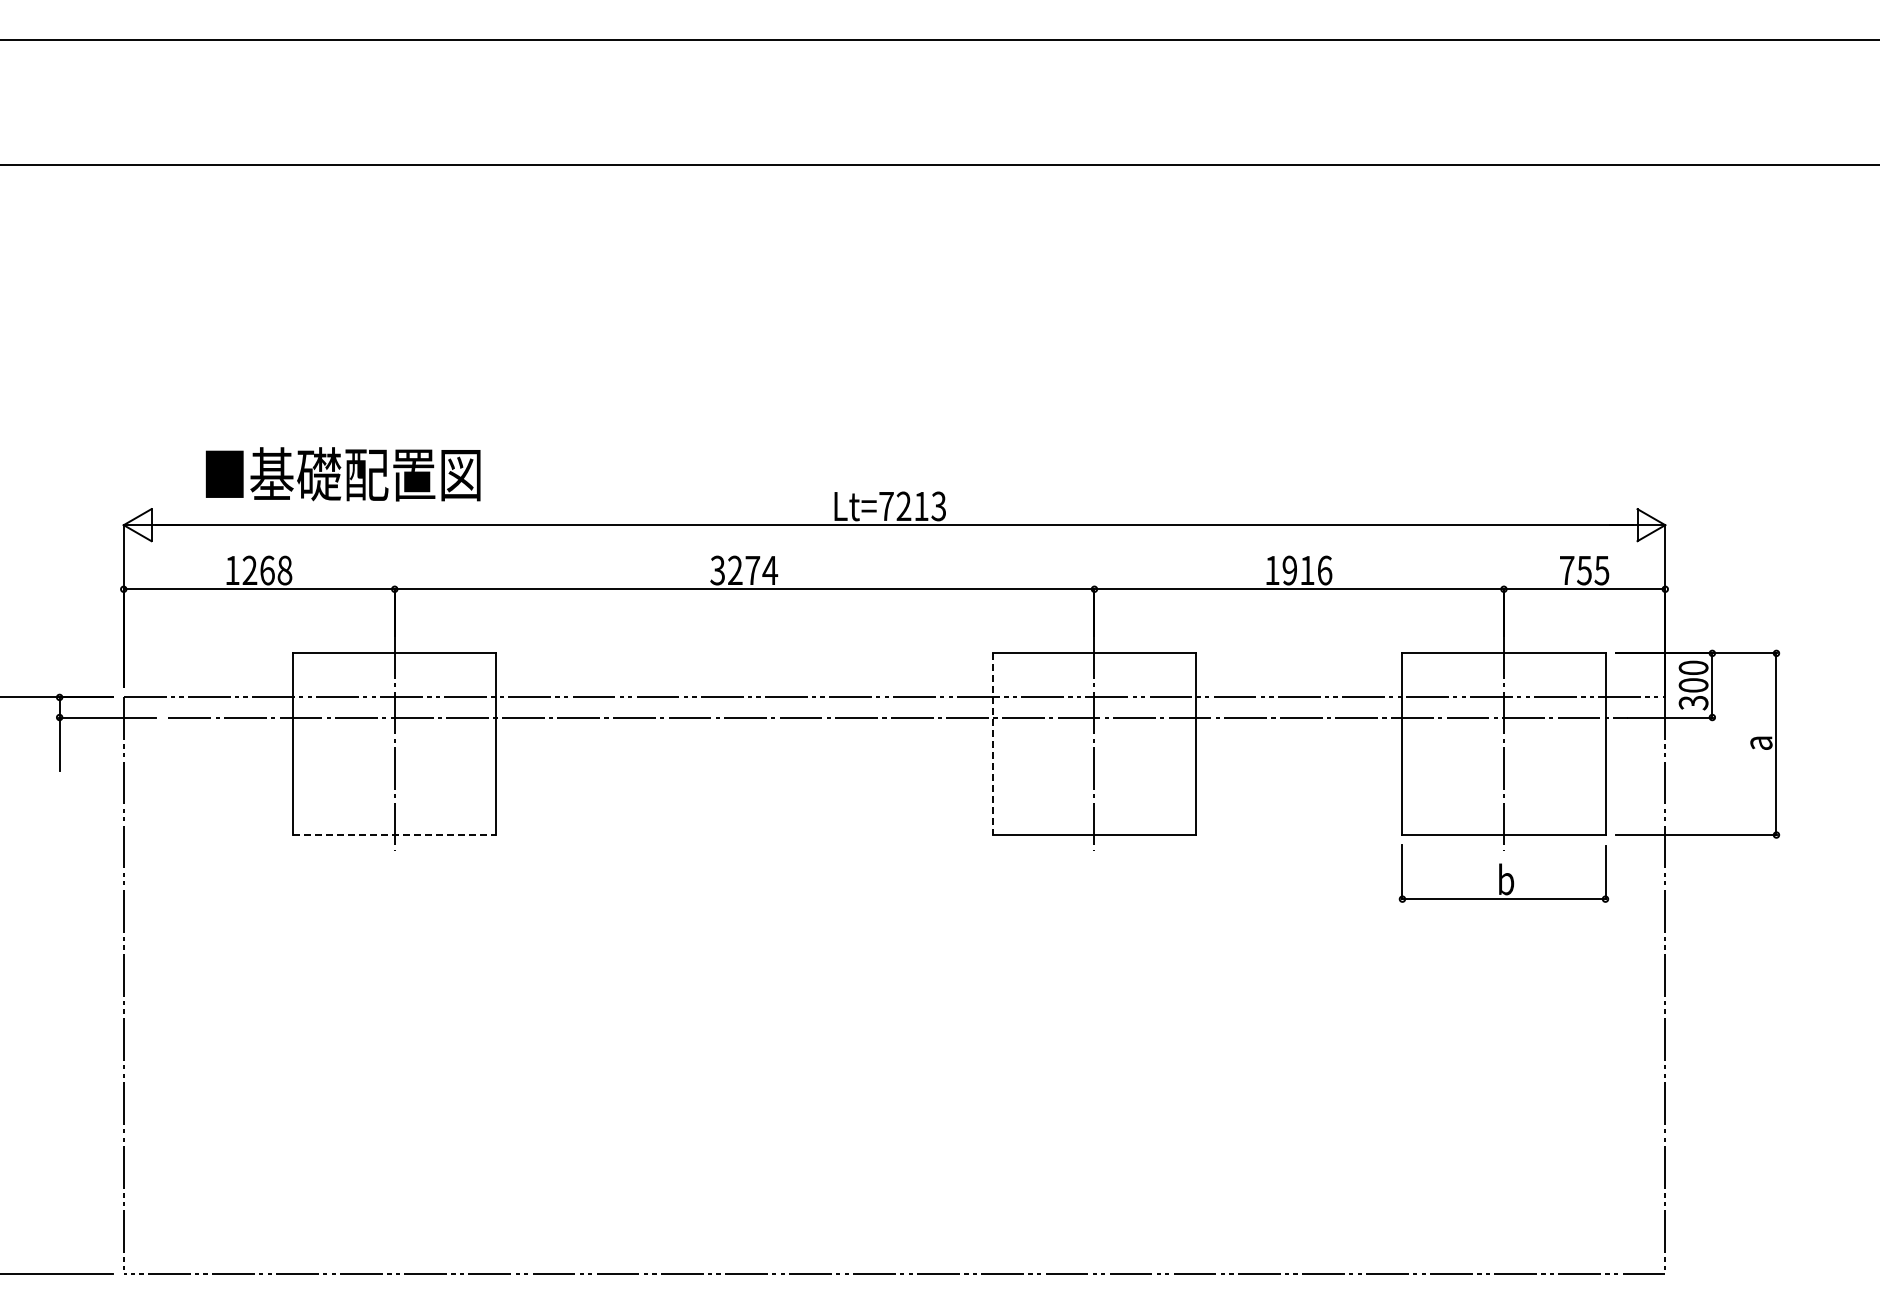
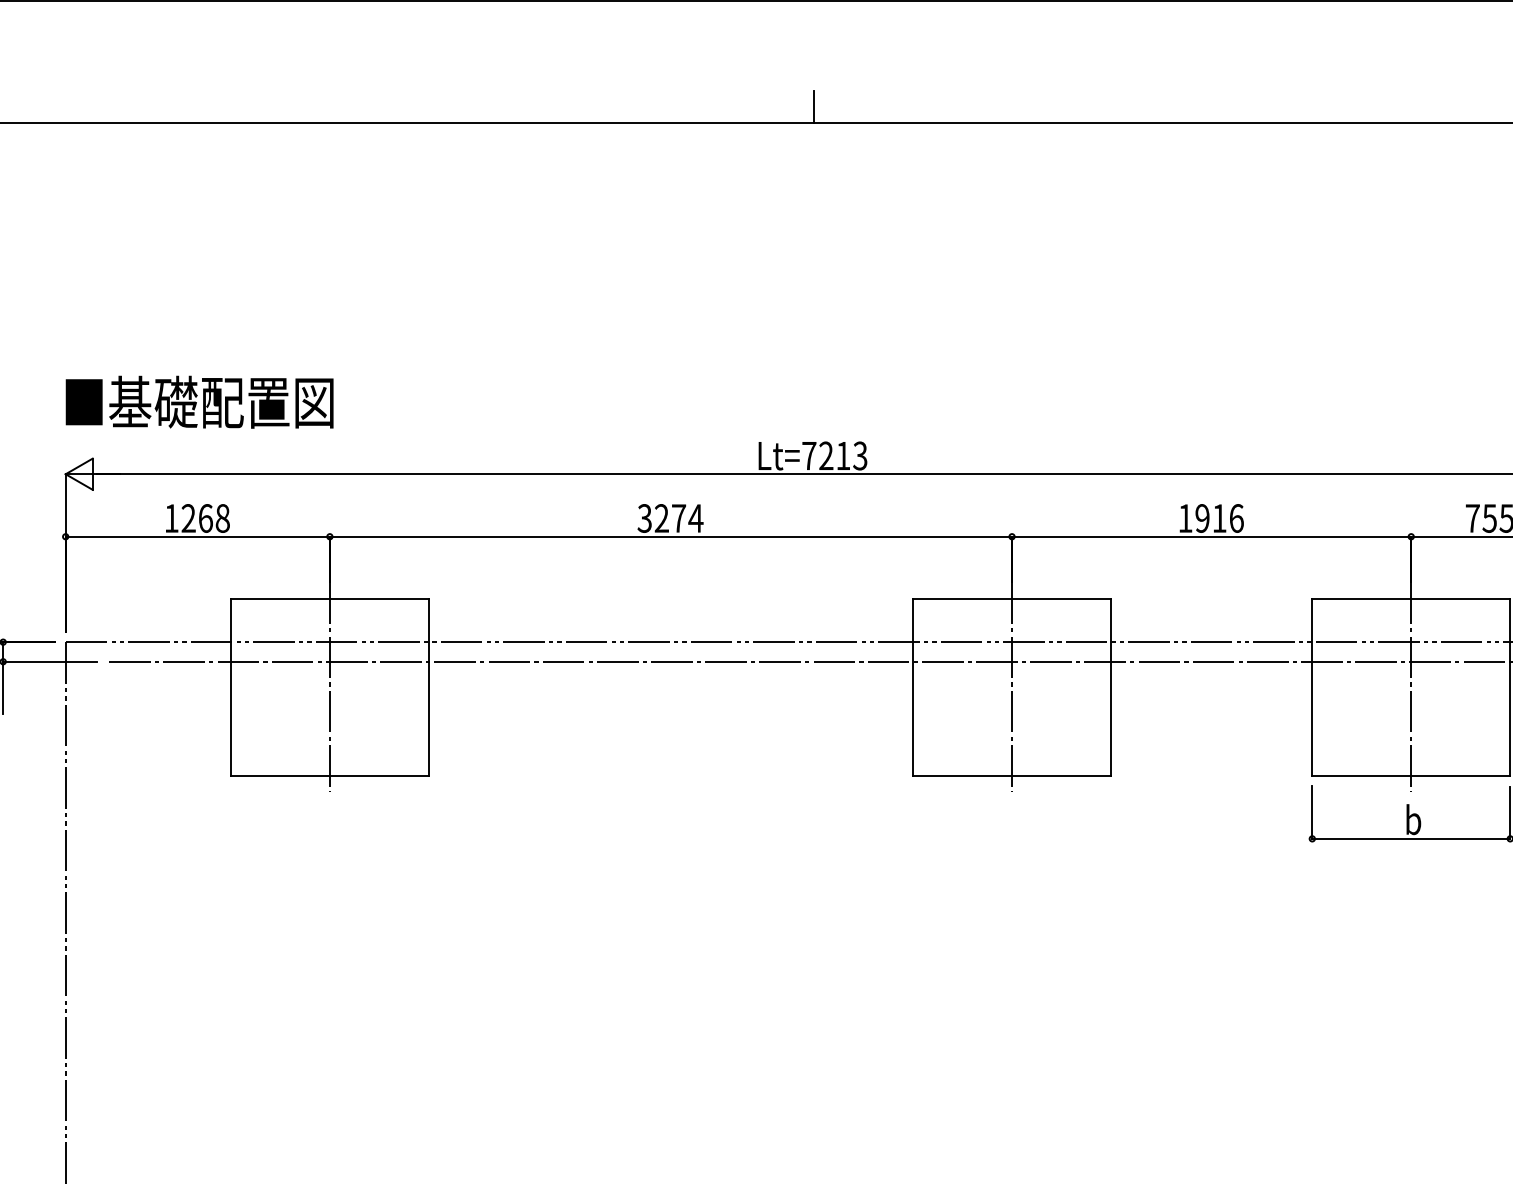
line: (891, 148) -> (814, 107), added
text: (342, 474) -> (199, 402), moved
line: (992, 744) -> (912, 688), dashed -> solid
line: (394, 835) -> (329, 776), dashed -> solid

